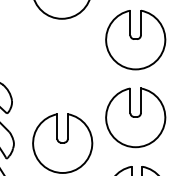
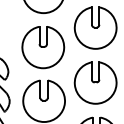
part: (61, 67) -> (43, 47), added

